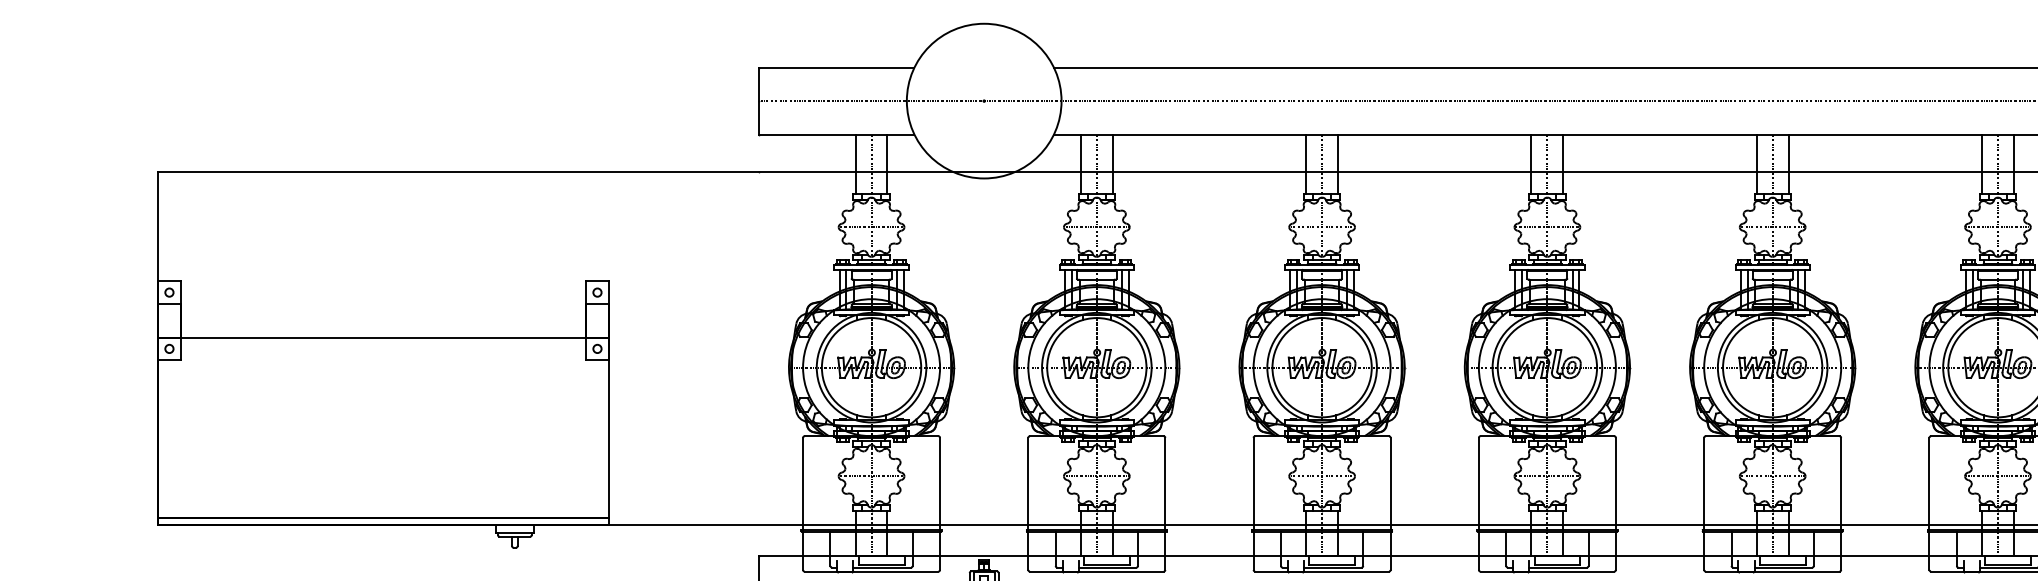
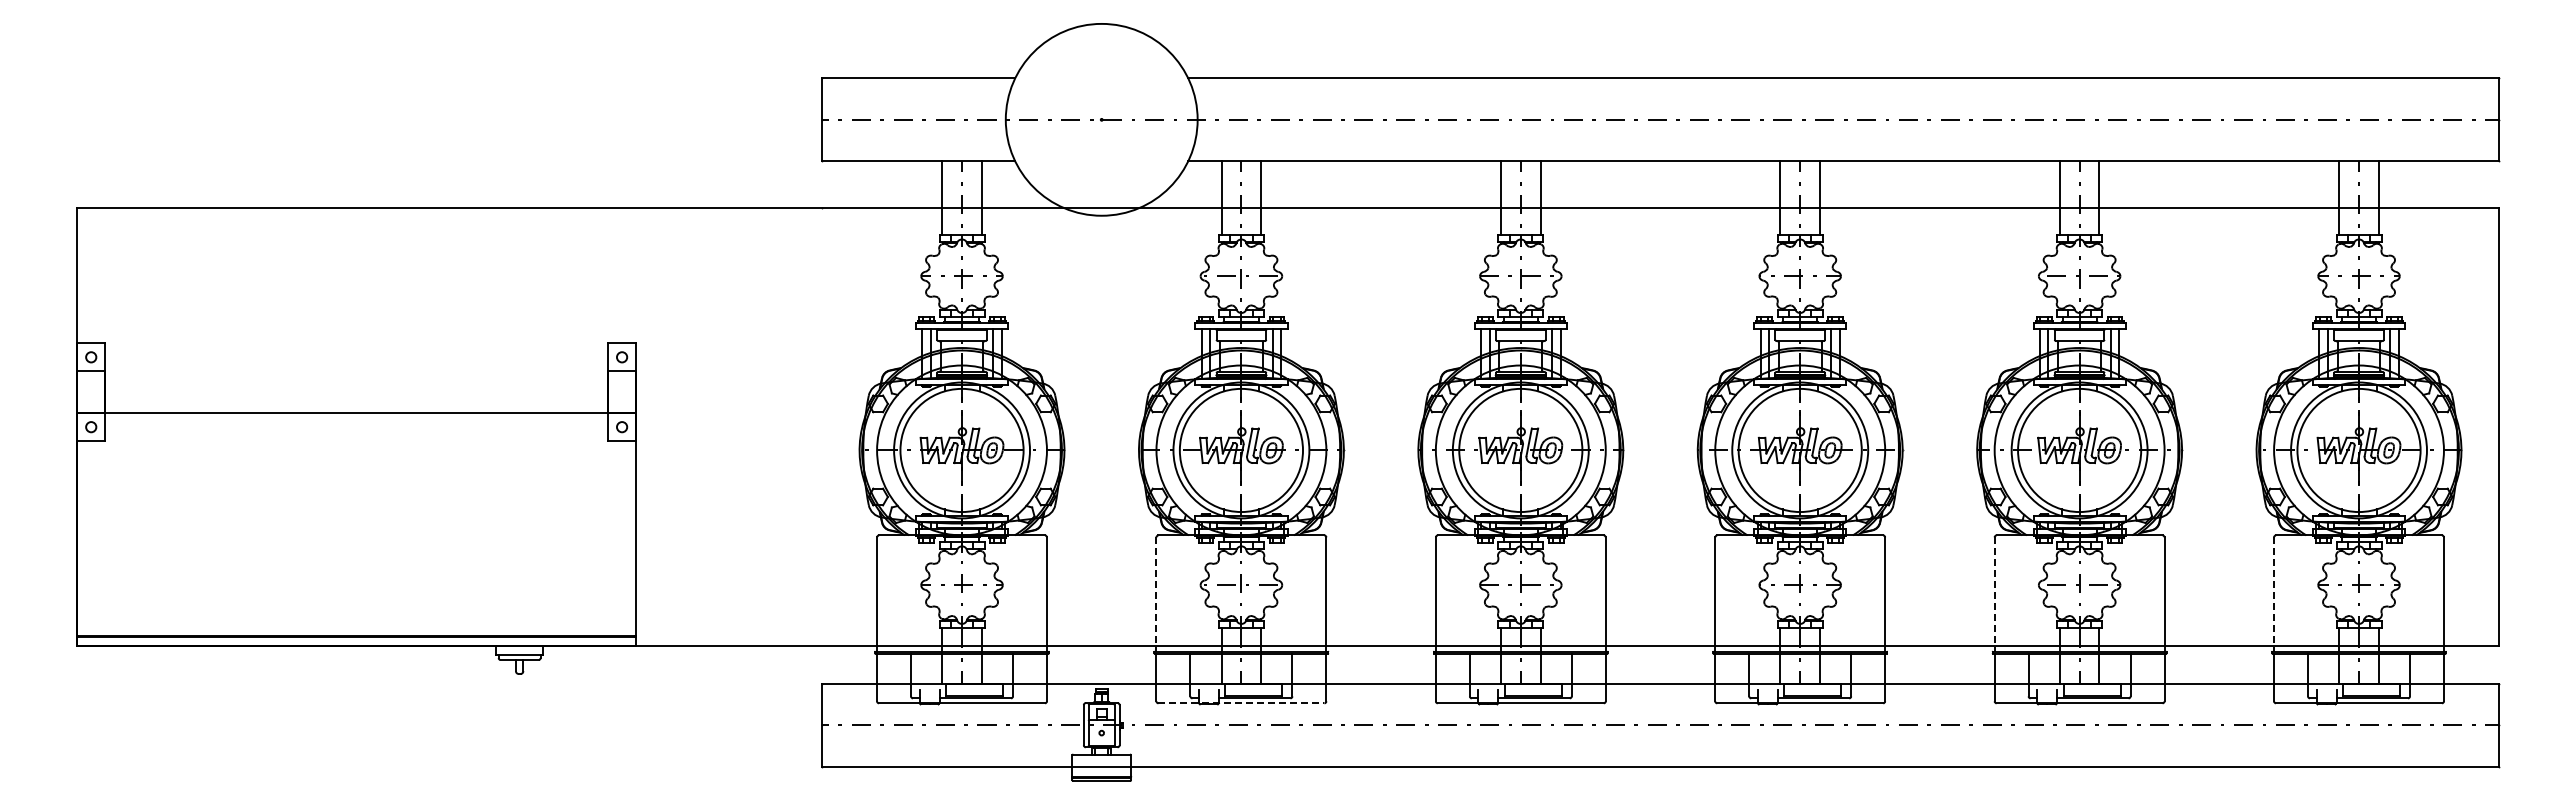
line: (1028, 484) -> (1156, 595), solid -> dashed
line: (1704, 484) -> (1994, 595), solid -> dashed
line: (1929, 484) -> (2274, 595), solid -> dashed
line: (1096, 571) -> (1241, 703), solid -> dashed

